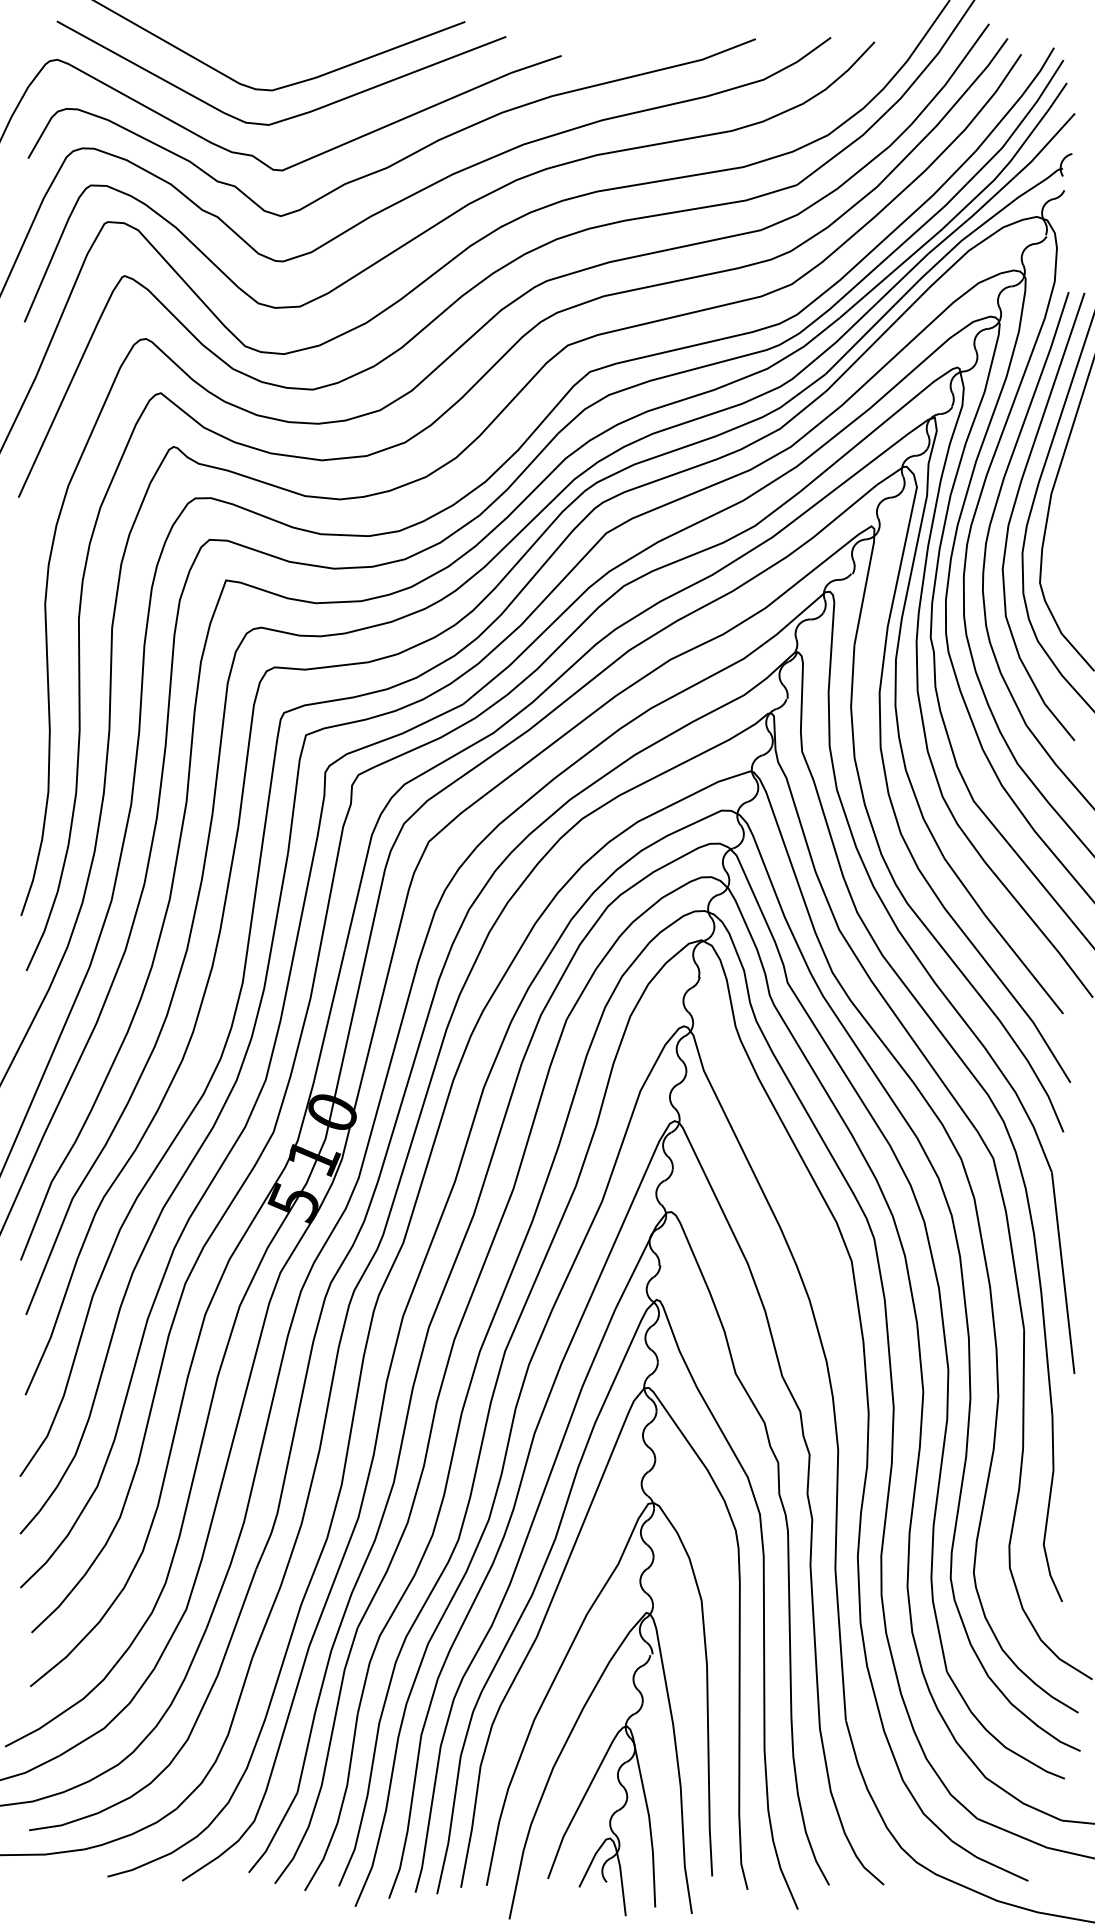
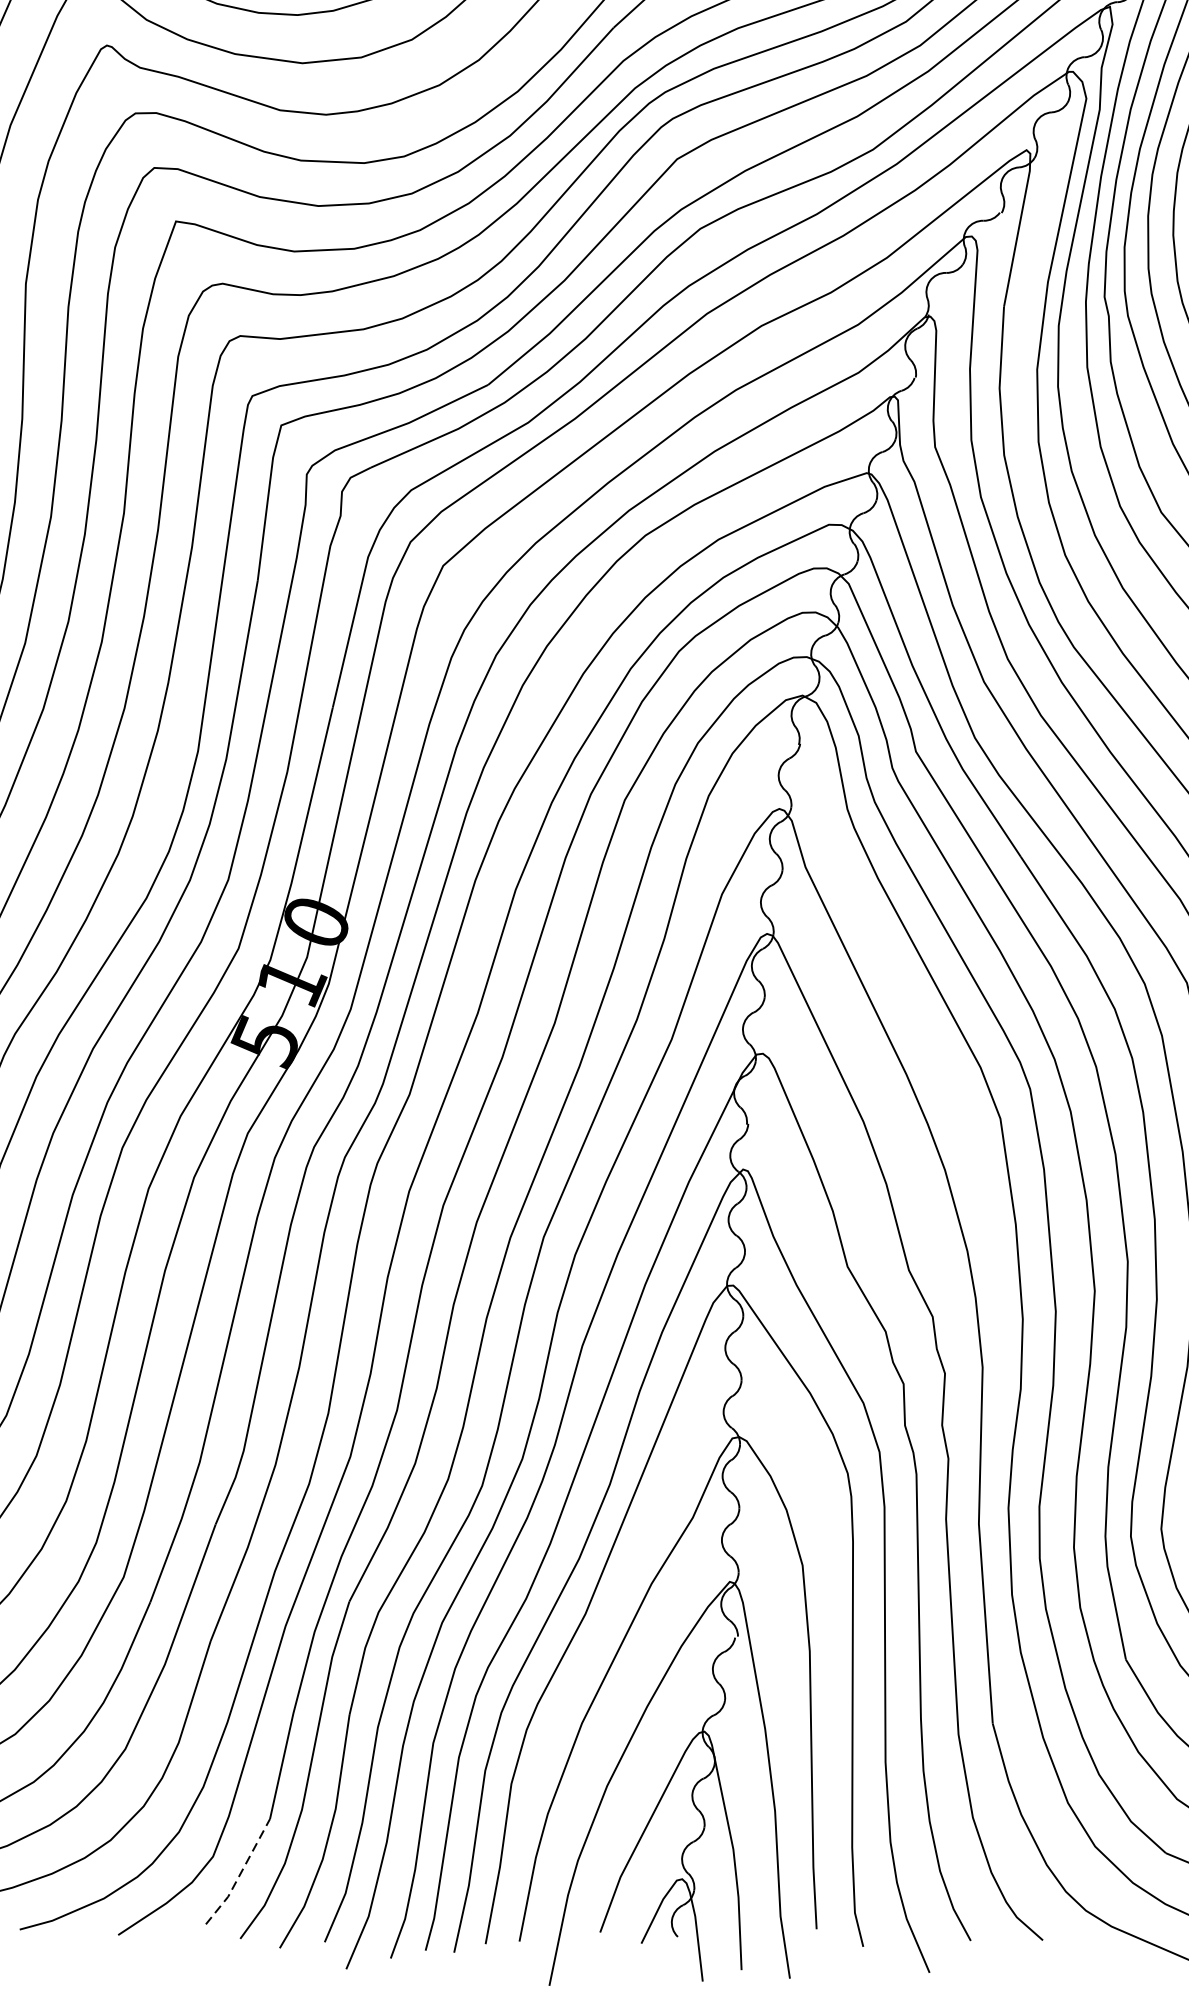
line: (274, 1834) -> (239, 1873), solid -> dashed

